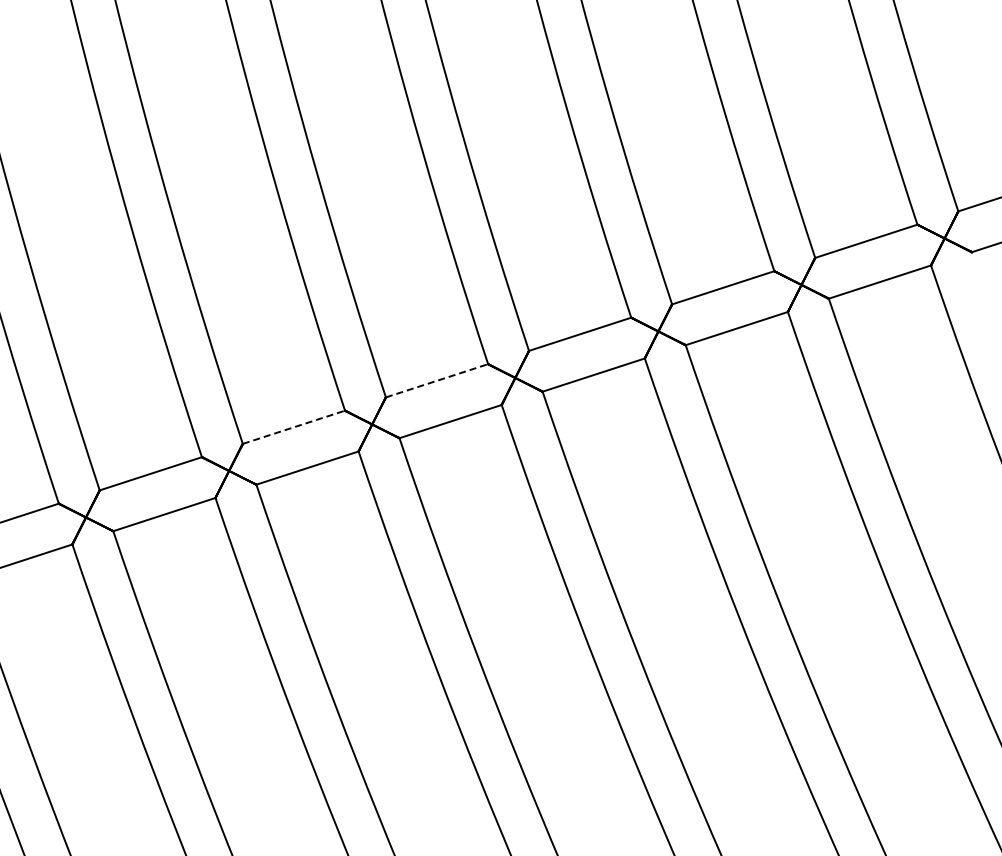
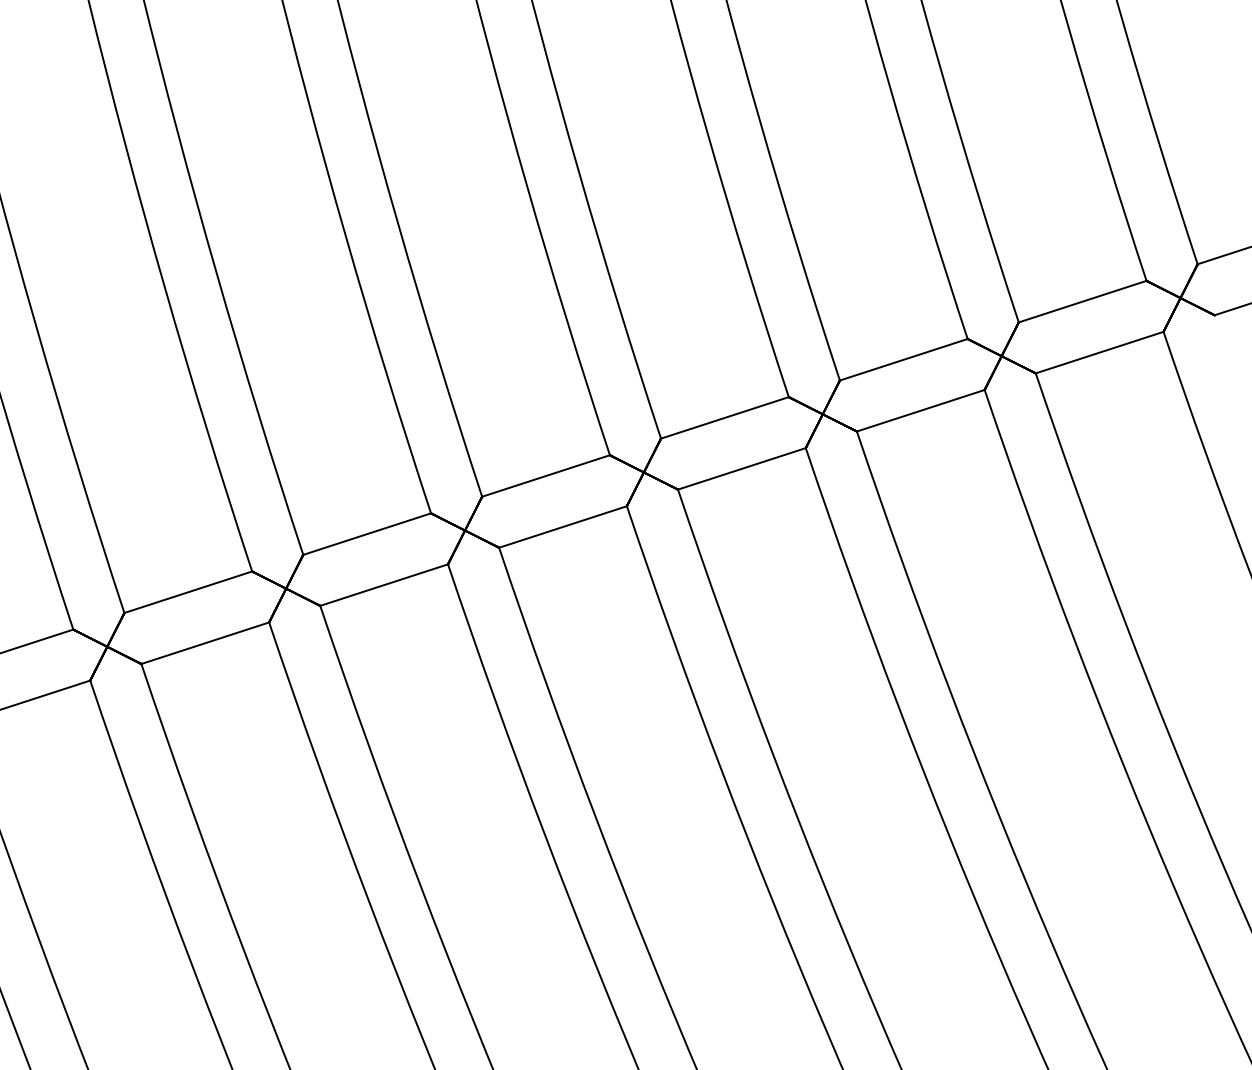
line: (437, 380) -> (546, 475), dashed -> solid
line: (293, 427) -> (366, 534), dashed -> solid

